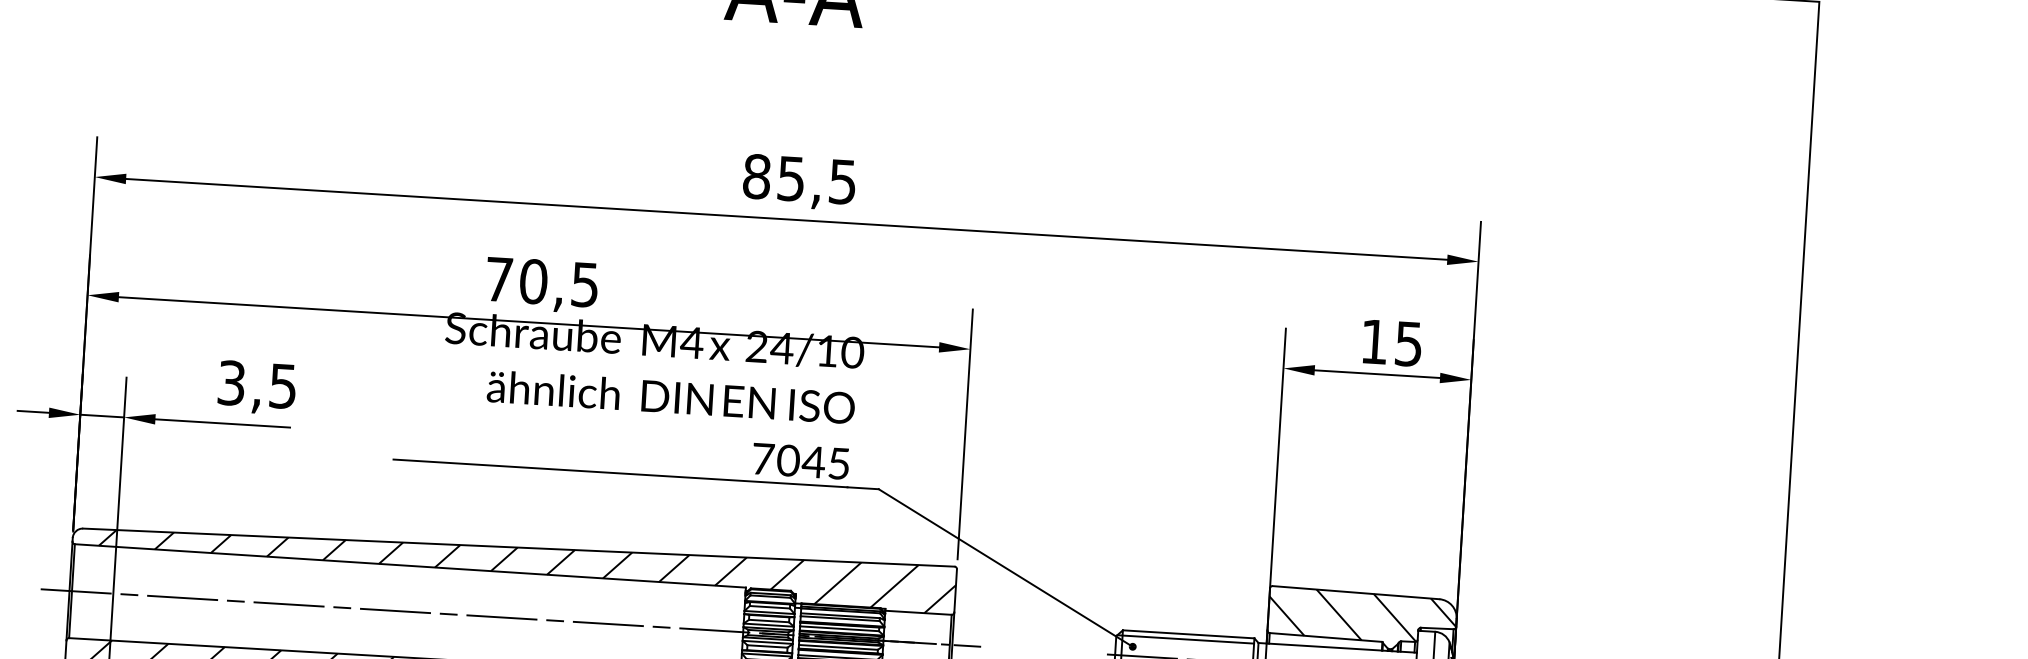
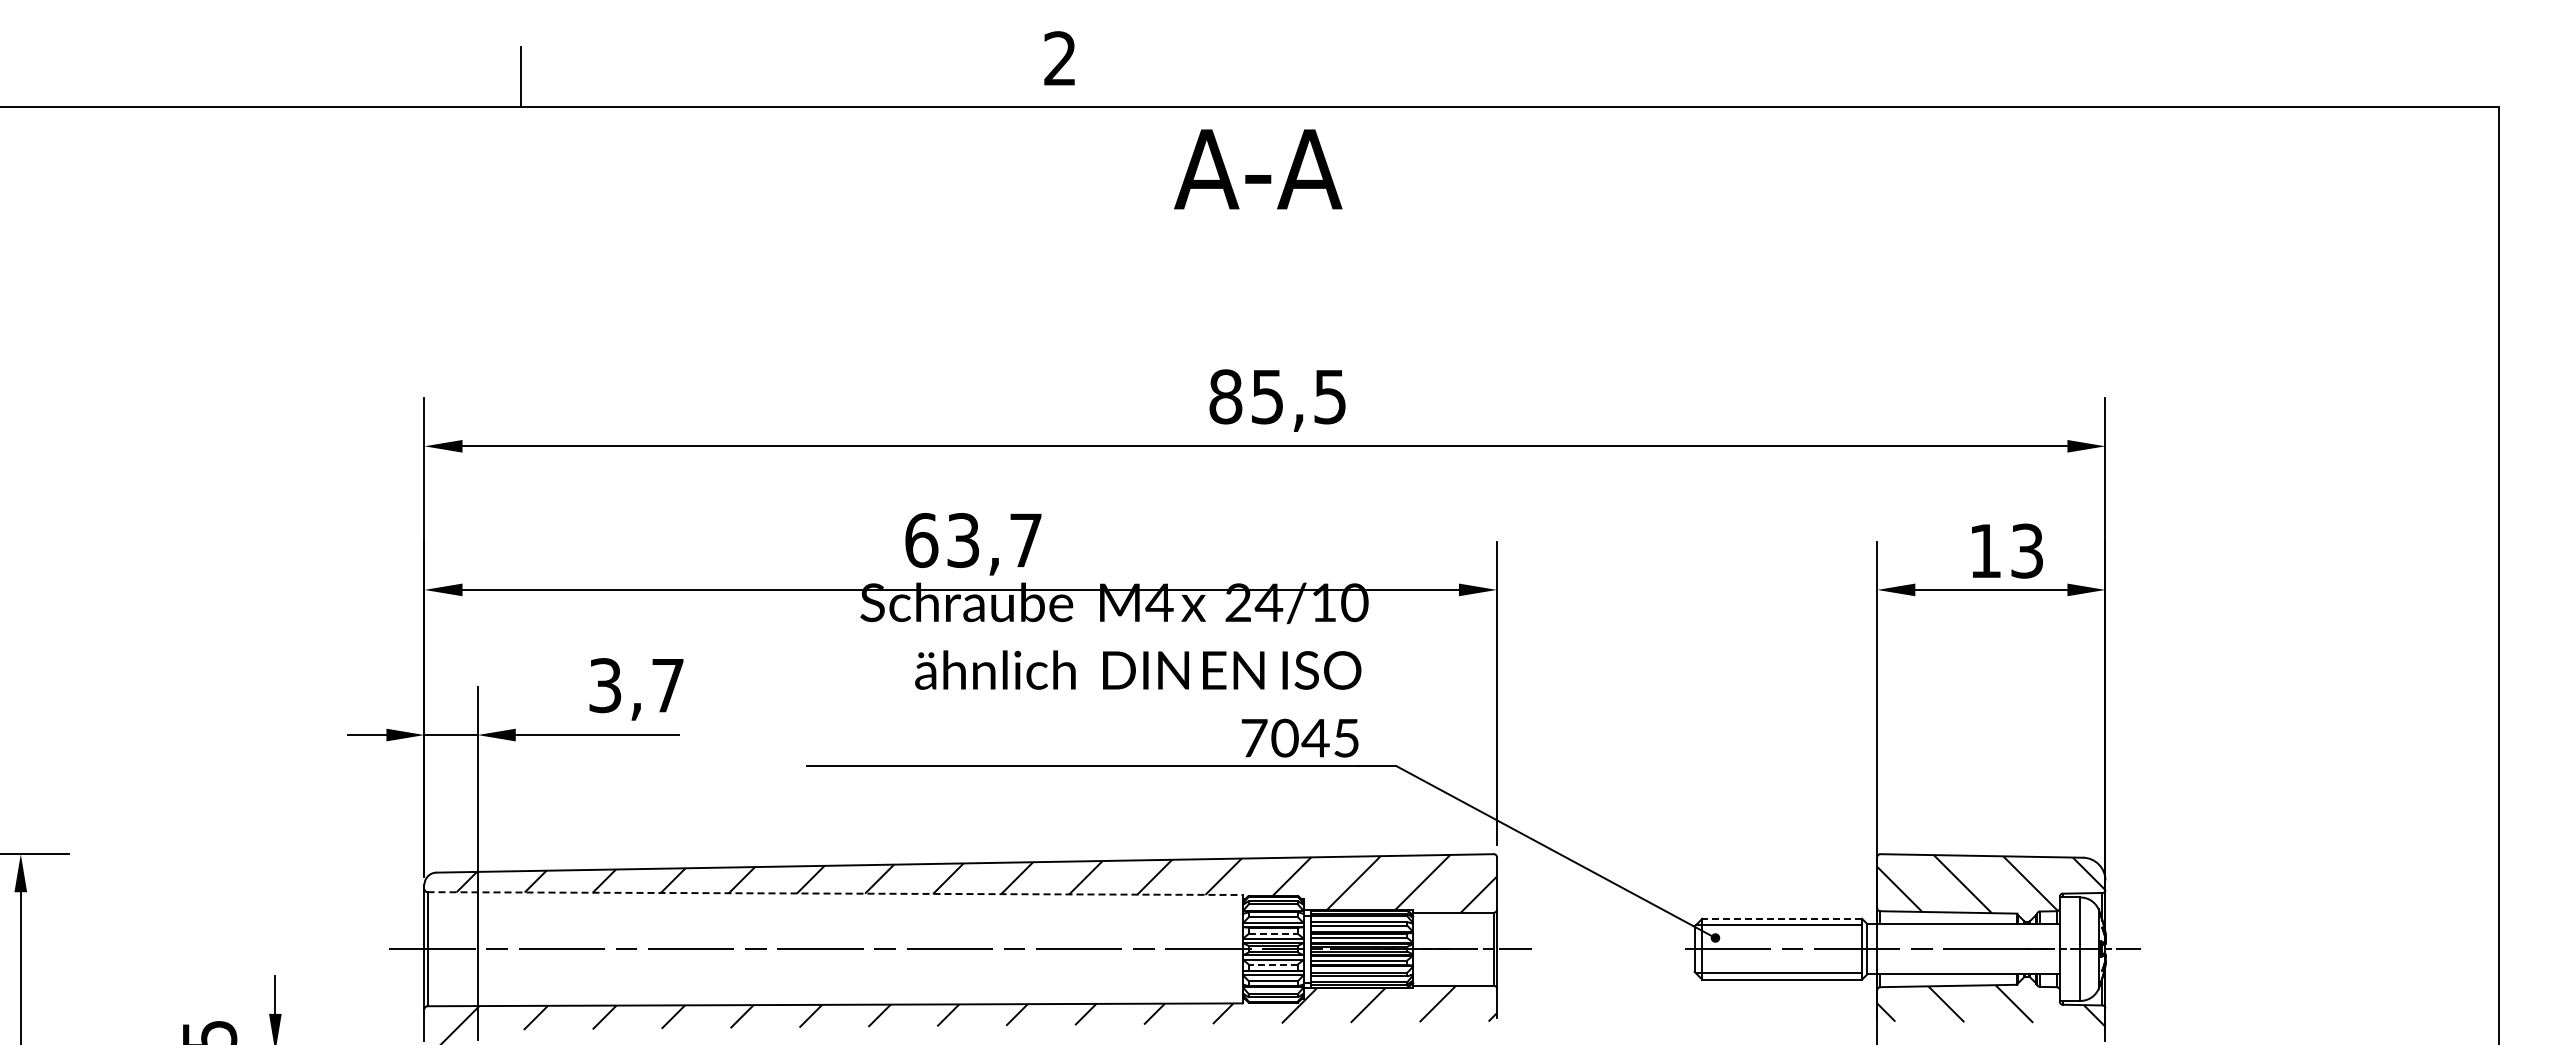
text: (542, 282) -> (973, 540), 70,5 -> 63,7
text: (1409, 343) -> (2027, 550), 15 -> 13
text: (282, 387) -> (667, 686), 3,5 -> 3,7
line: (410, 565) -> (835, 893), solid -> dashed
line: (769, 620) -> (1273, 933), solid -> dashed
line: (1188, 634) -> (1782, 918), solid -> dashed
line: (766, 646) -> (1272, 964), solid -> dashed

